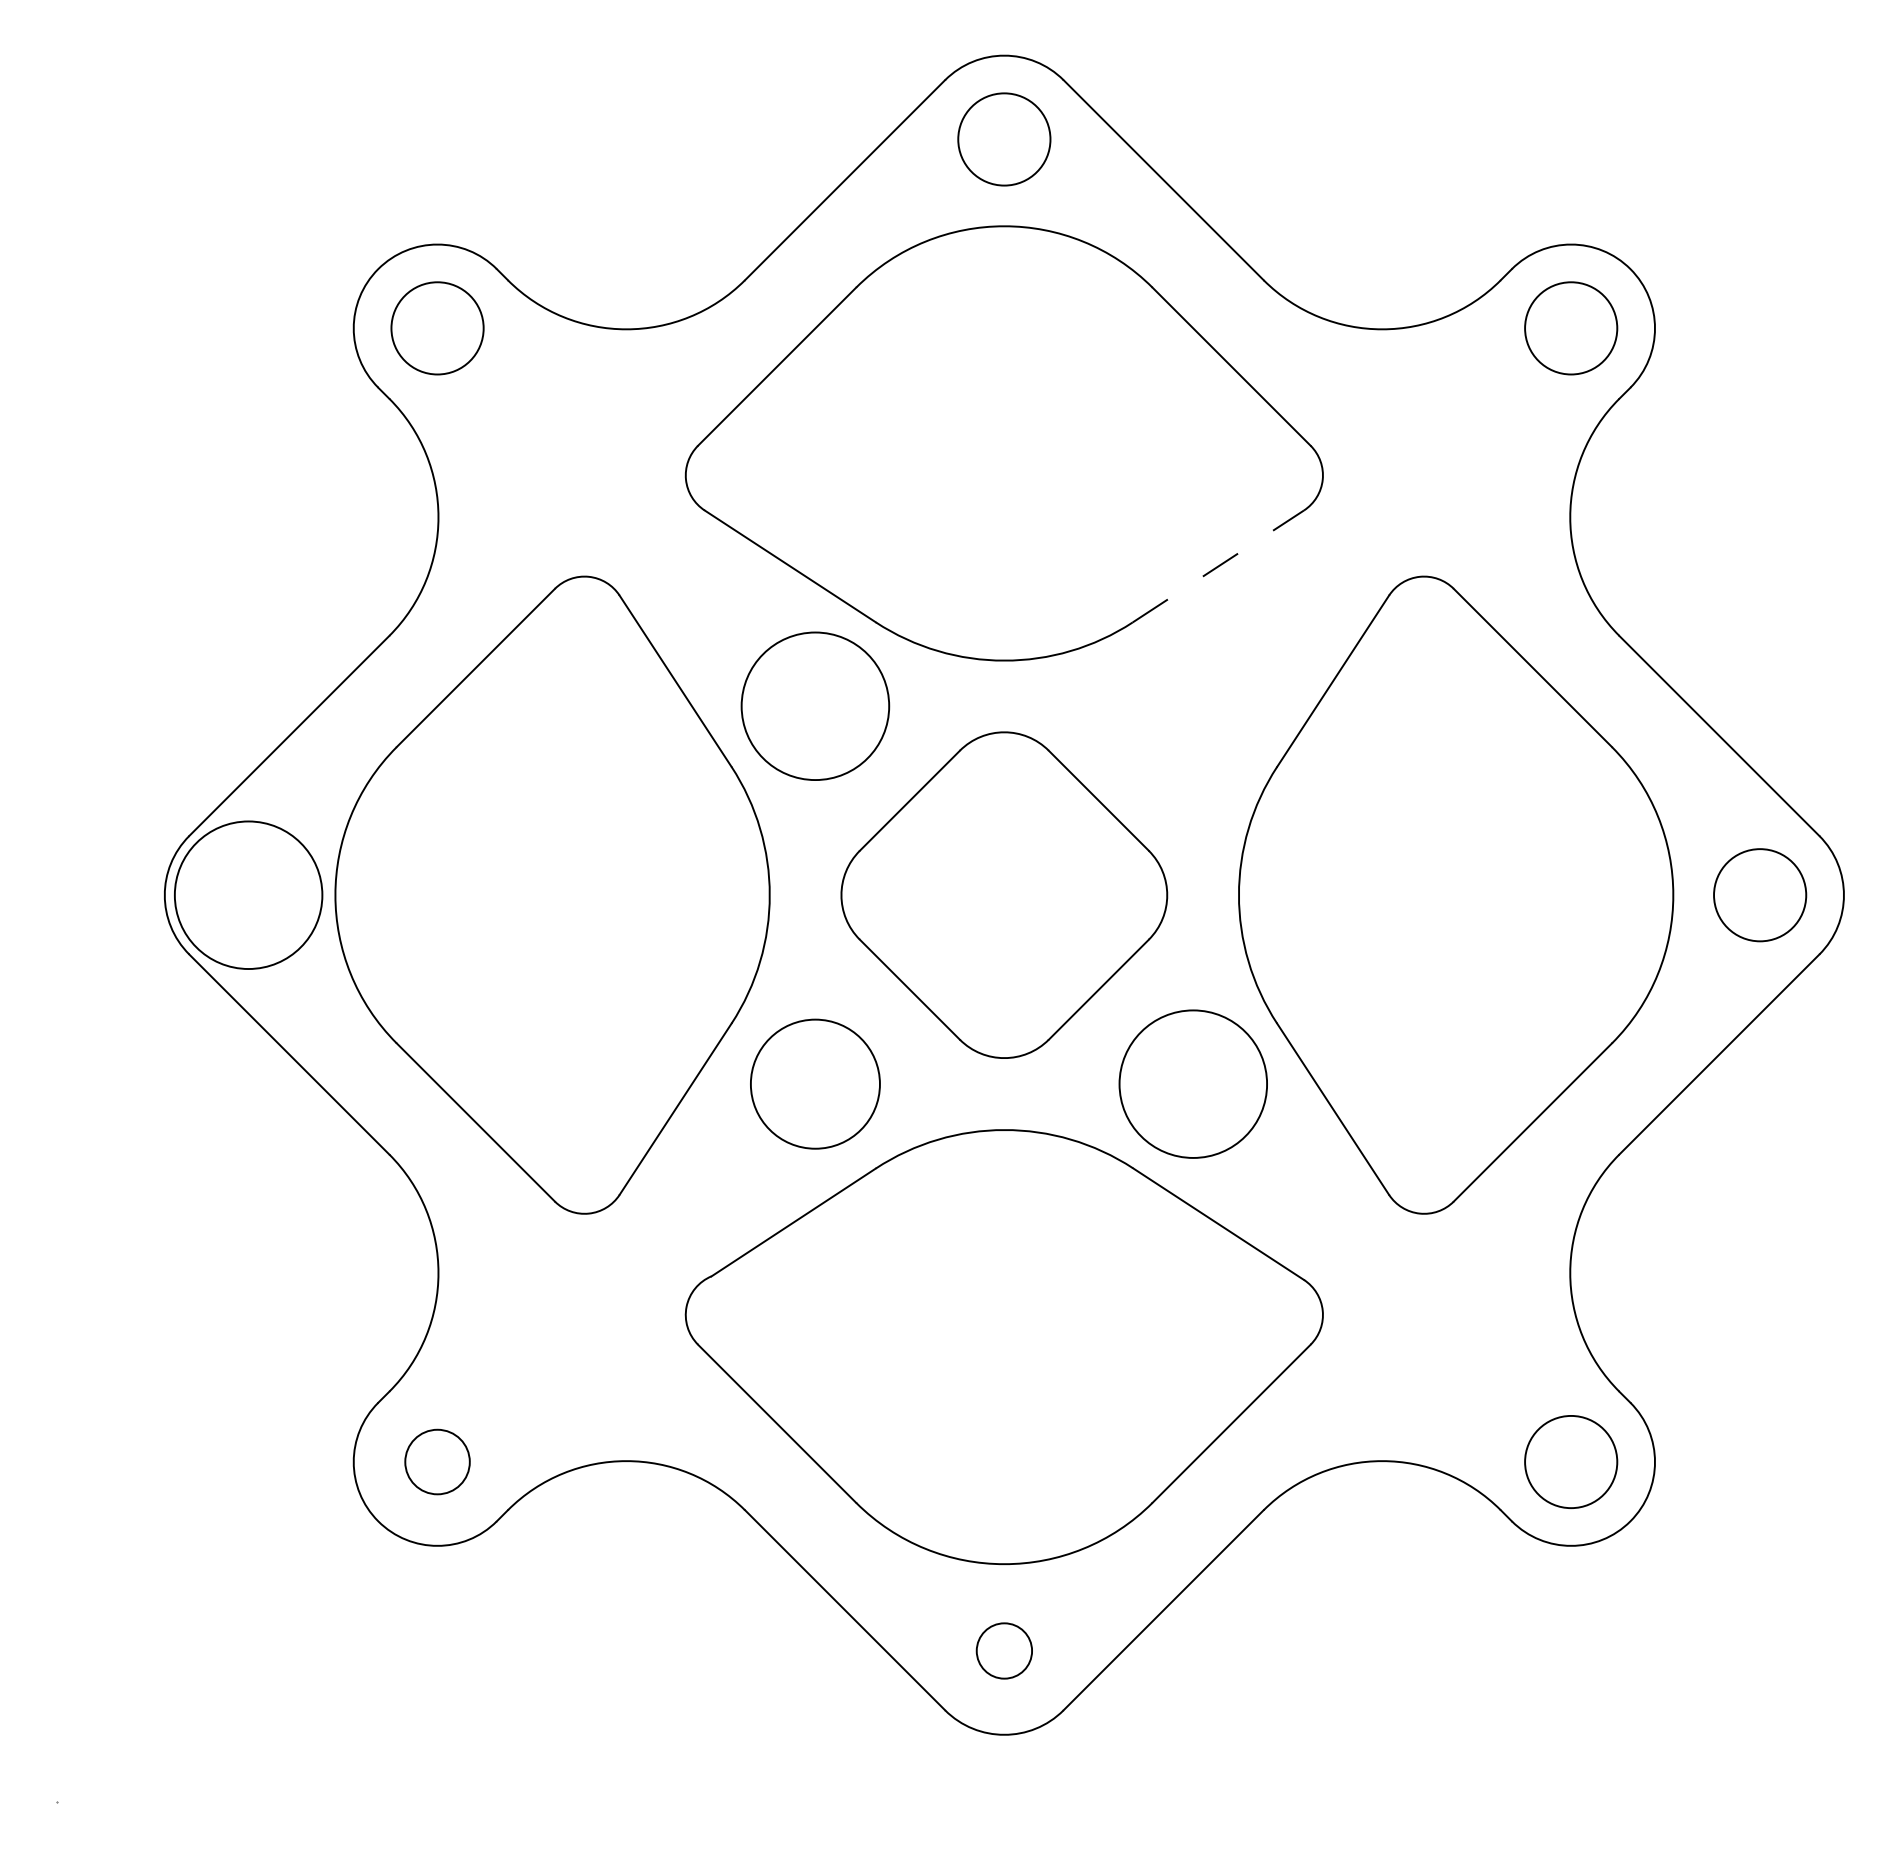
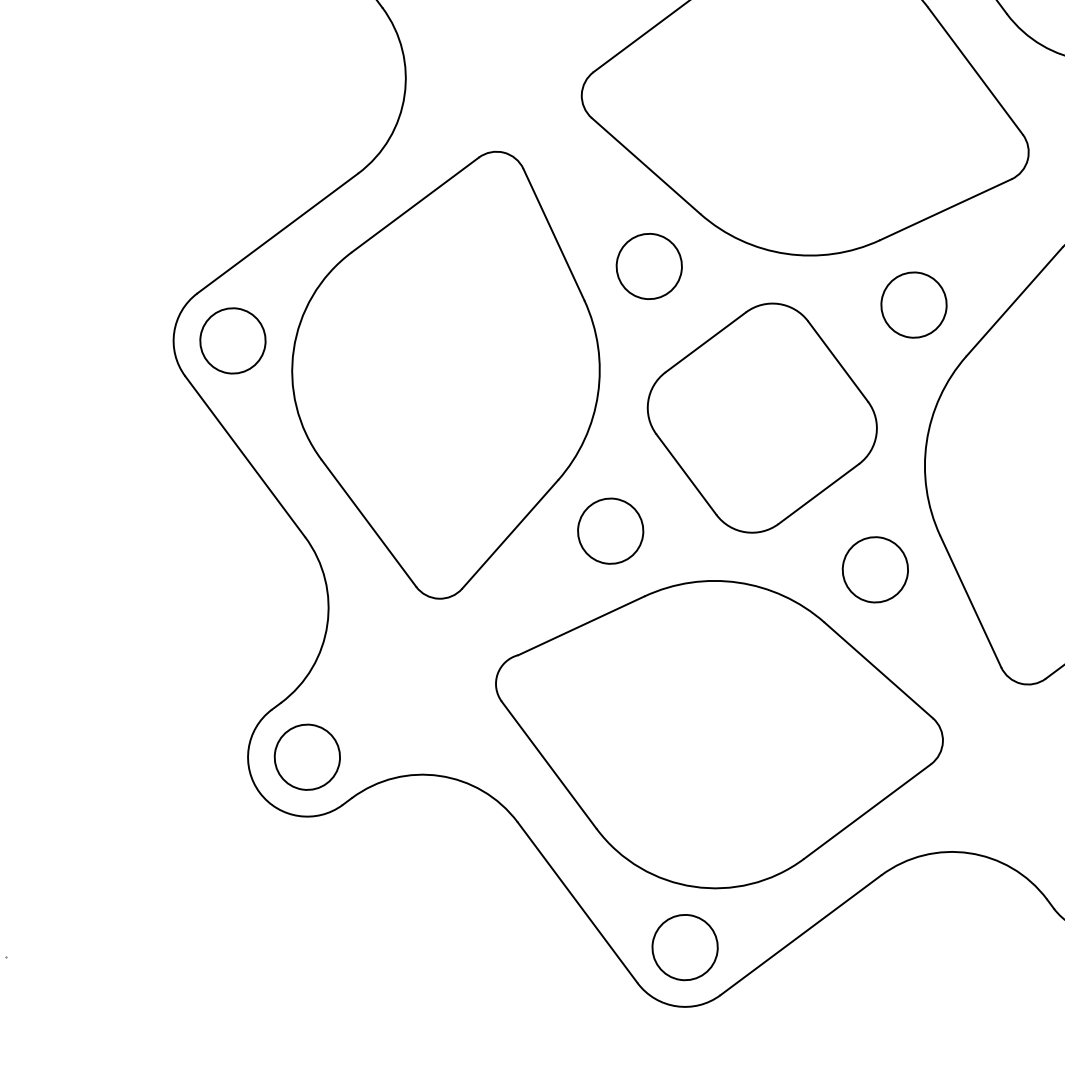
line: (1218, 566) -> (945, 209), dashed -> solid
circle: (815, 706) -> (649, 266), size x0.62
circle: (1193, 706) -> (914, 305), added
circle: (248, 895) -> (232, 341), size x0.62
circle: (815, 1084) -> (610, 531), size x0.71
circle: (1193, 1084) -> (875, 570), size x0.62
circle: (437, 1461) -> (307, 756), size x1.43
circle: (1004, 1650) -> (685, 947), size x1.67

